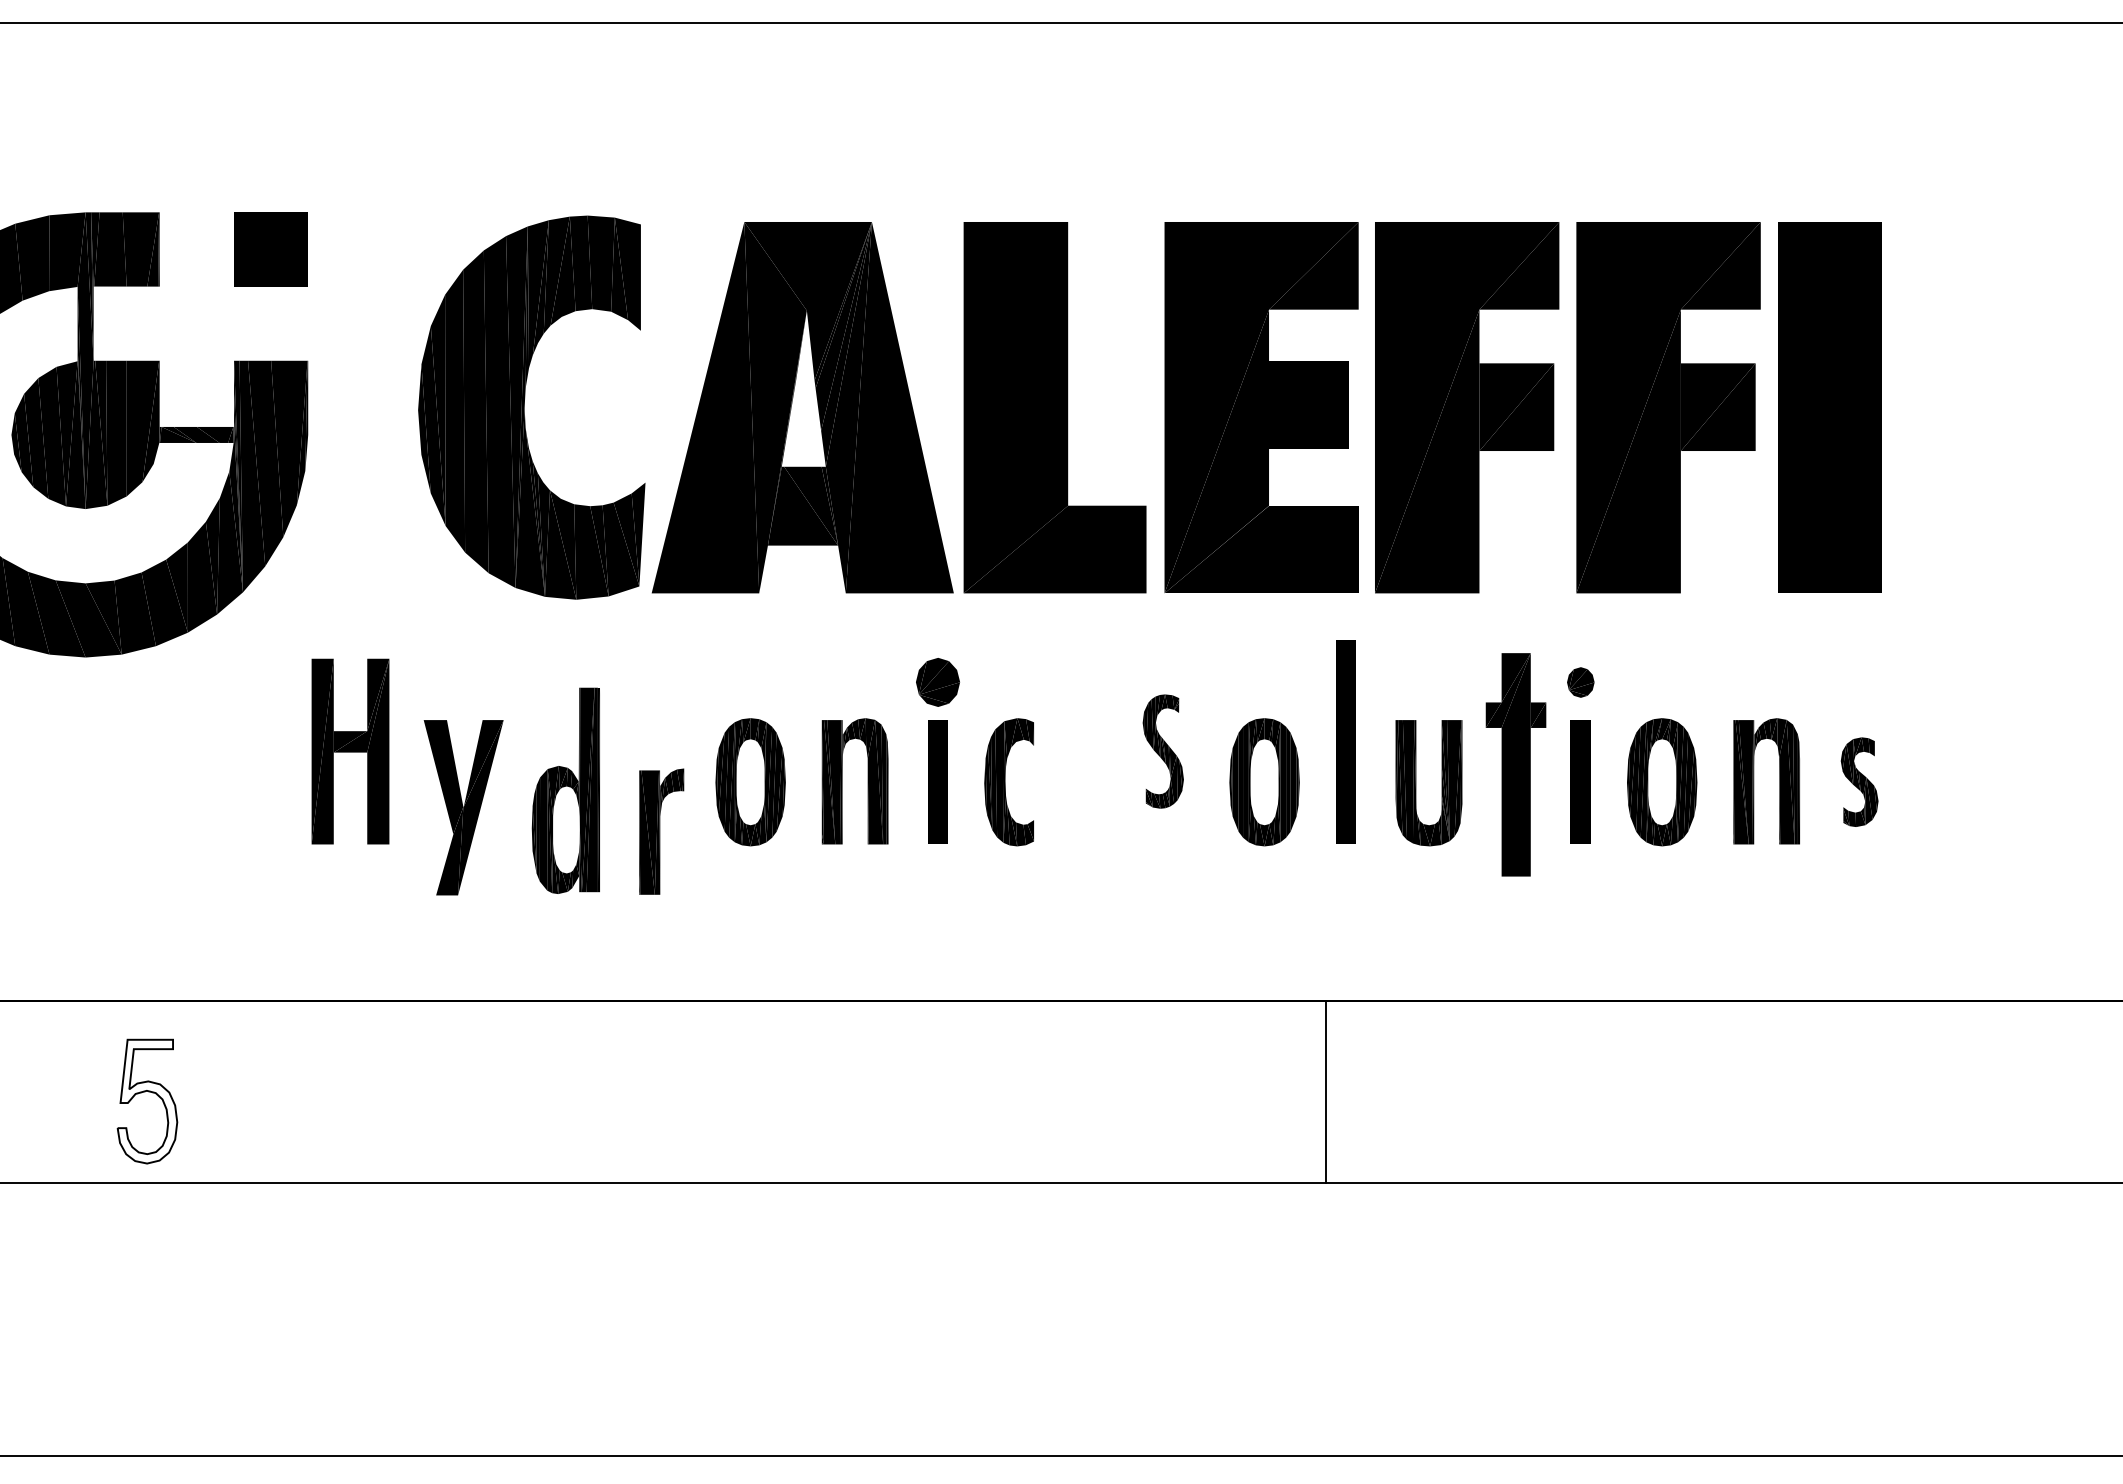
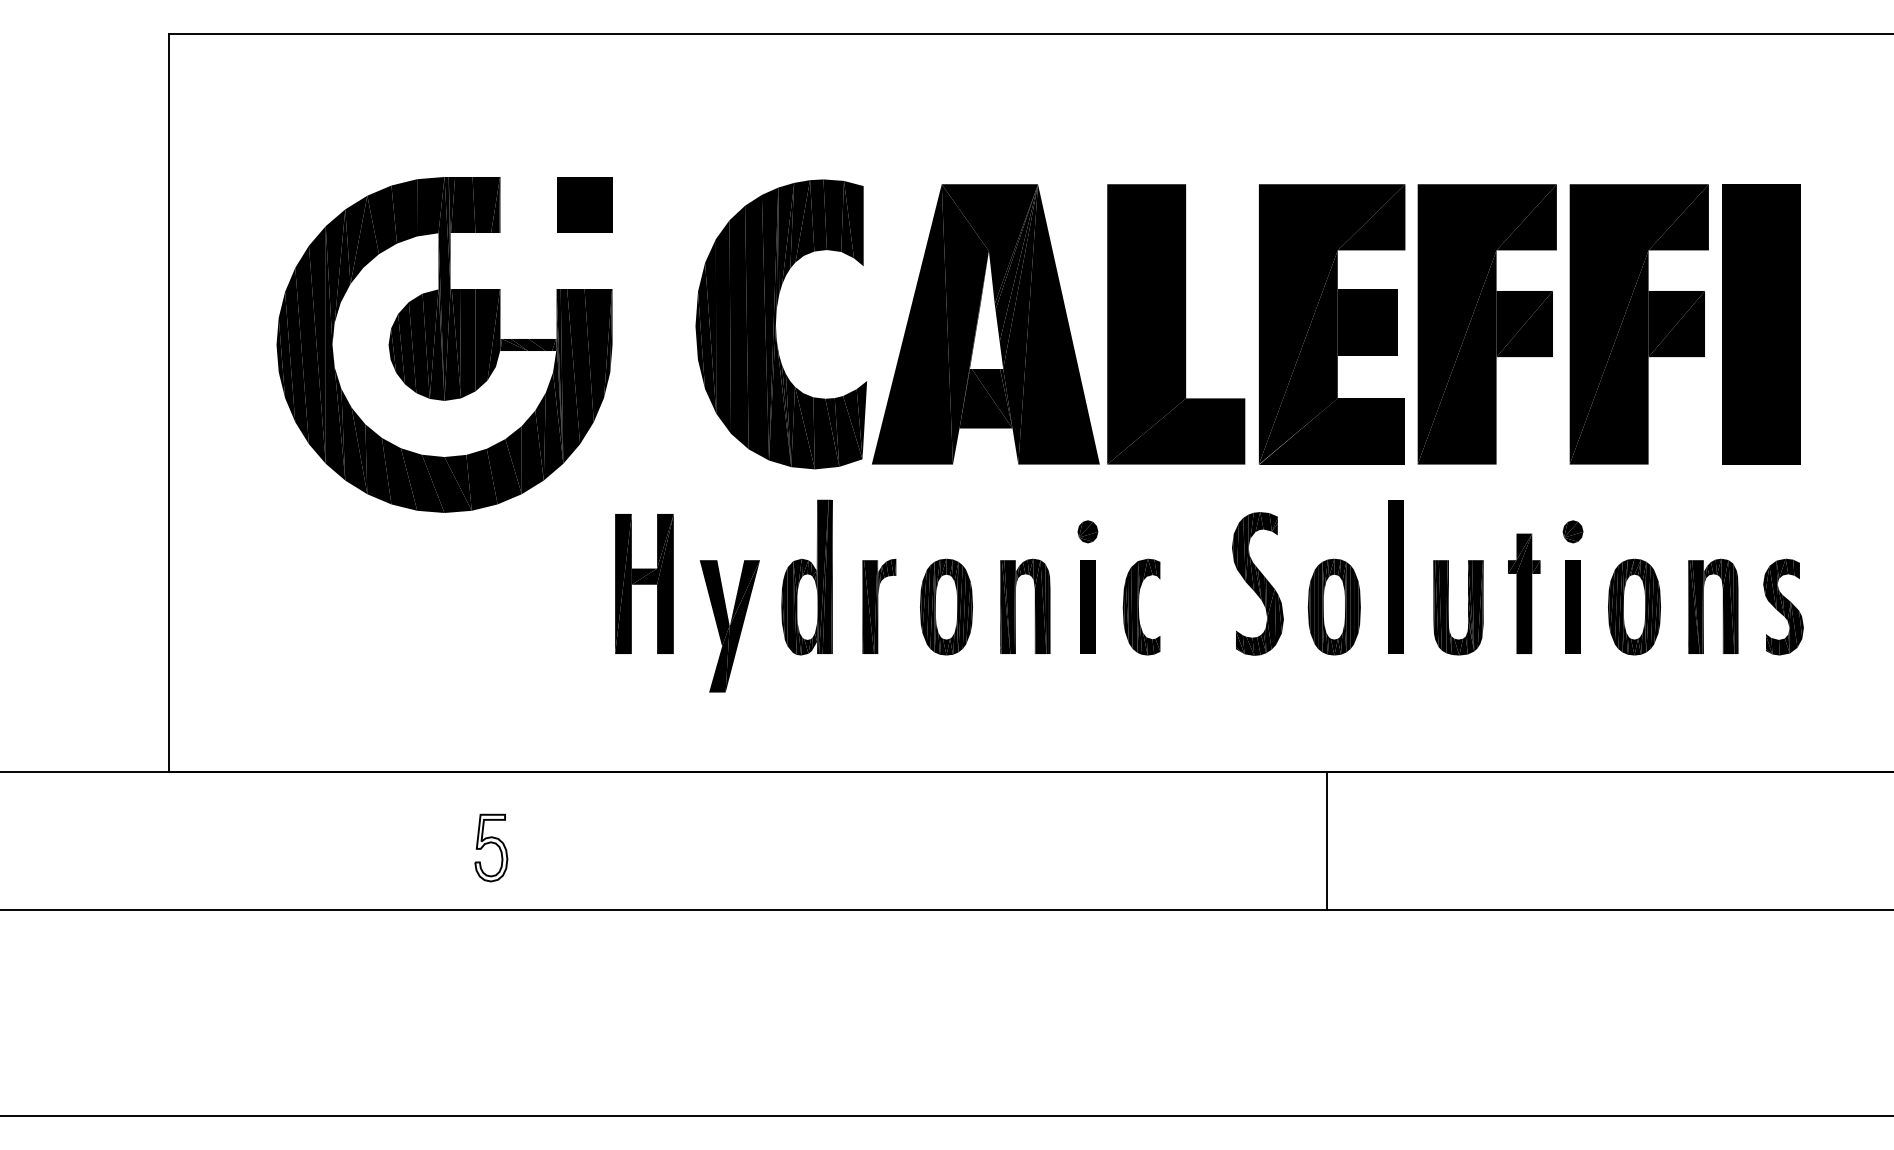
part: (937, 682) -> (1087, 531), size x0.62
part: (1162, 750) -> (1257, 583), size x1.67
part: (1516, 764) -> (1524, 593), size x0.71
part: (1859, 781) -> (1783, 606), size x1.43
part: (565, 790) -> (806, 577), moved
part: (661, 830) -> (879, 605), moved
line: (1326, 1091) -> (1327, 840), moved
part: (147, 1100) -> (491, 847), size x0.71

